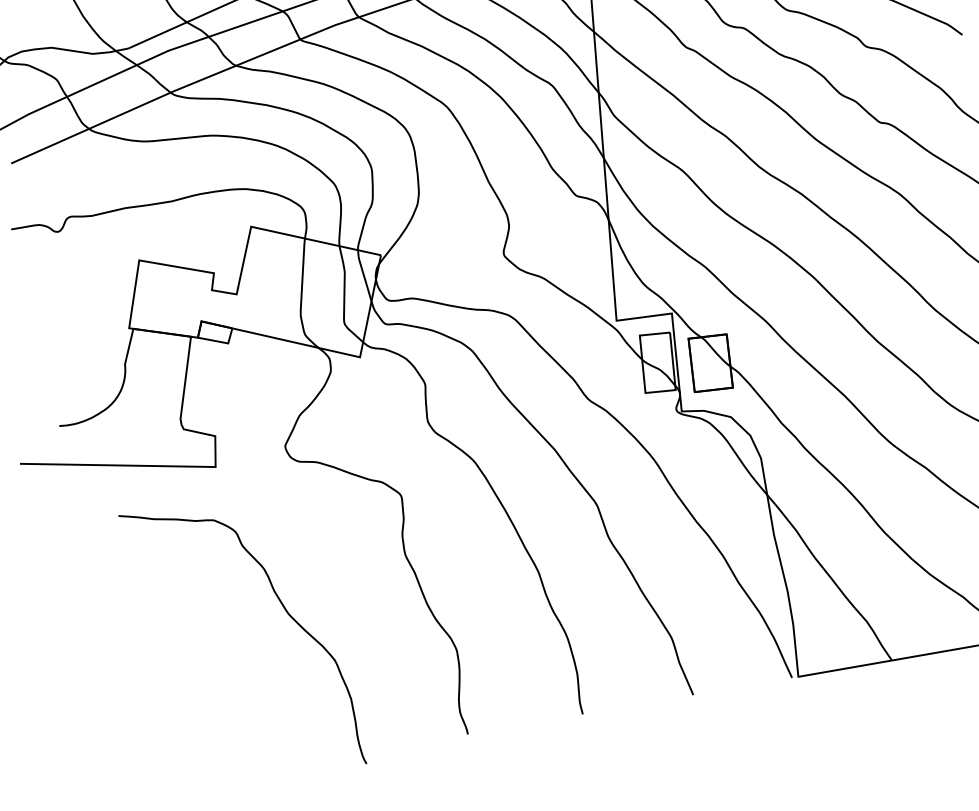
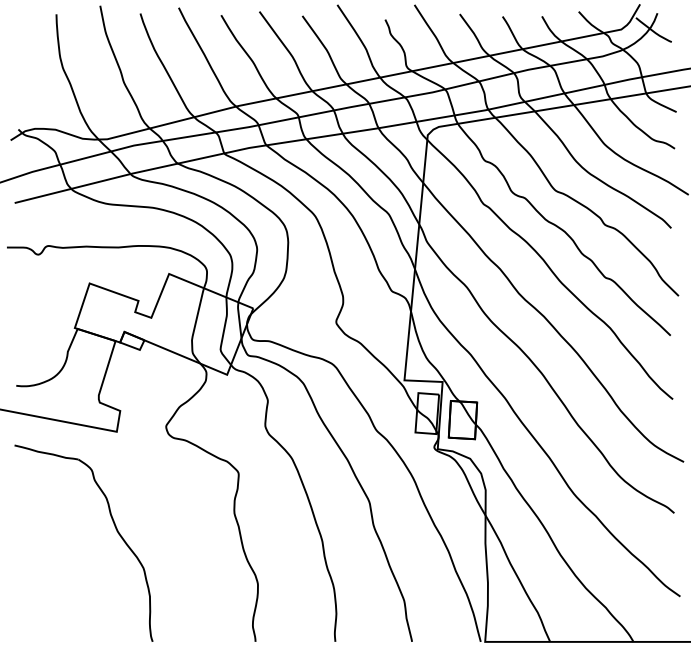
part: (284, 611) -> (115, 529), moved

